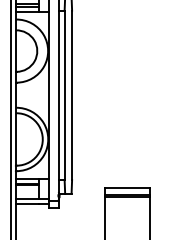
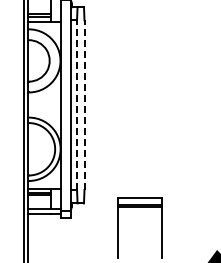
line: (65, 95) -> (77, 105), solid -> dashed
line: (72, 95) -> (84, 105), solid -> dashed

